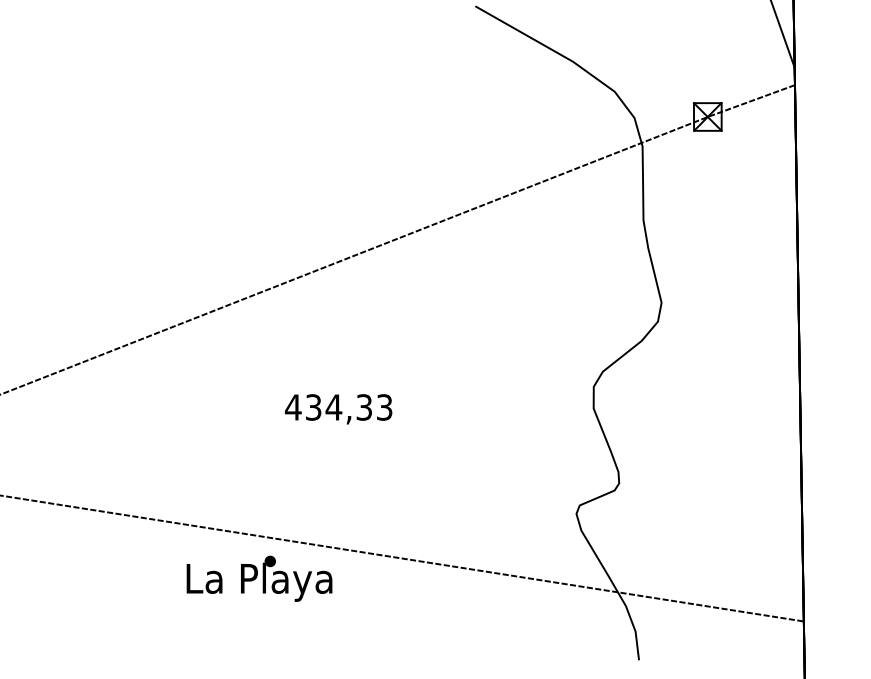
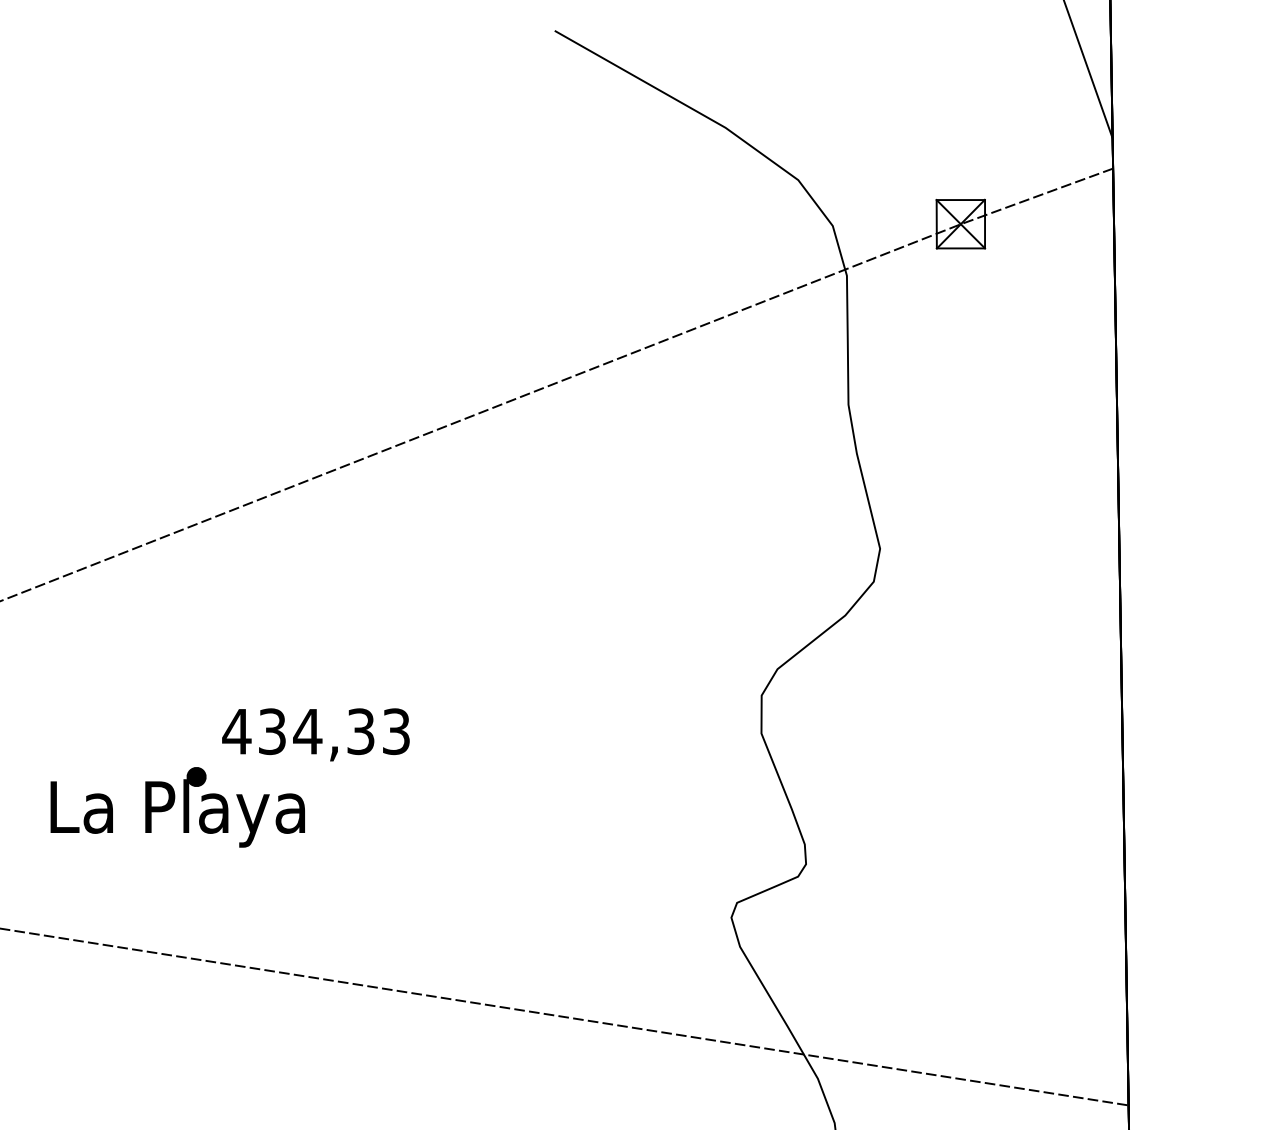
text: (259, 578) -> (177, 806), moved

